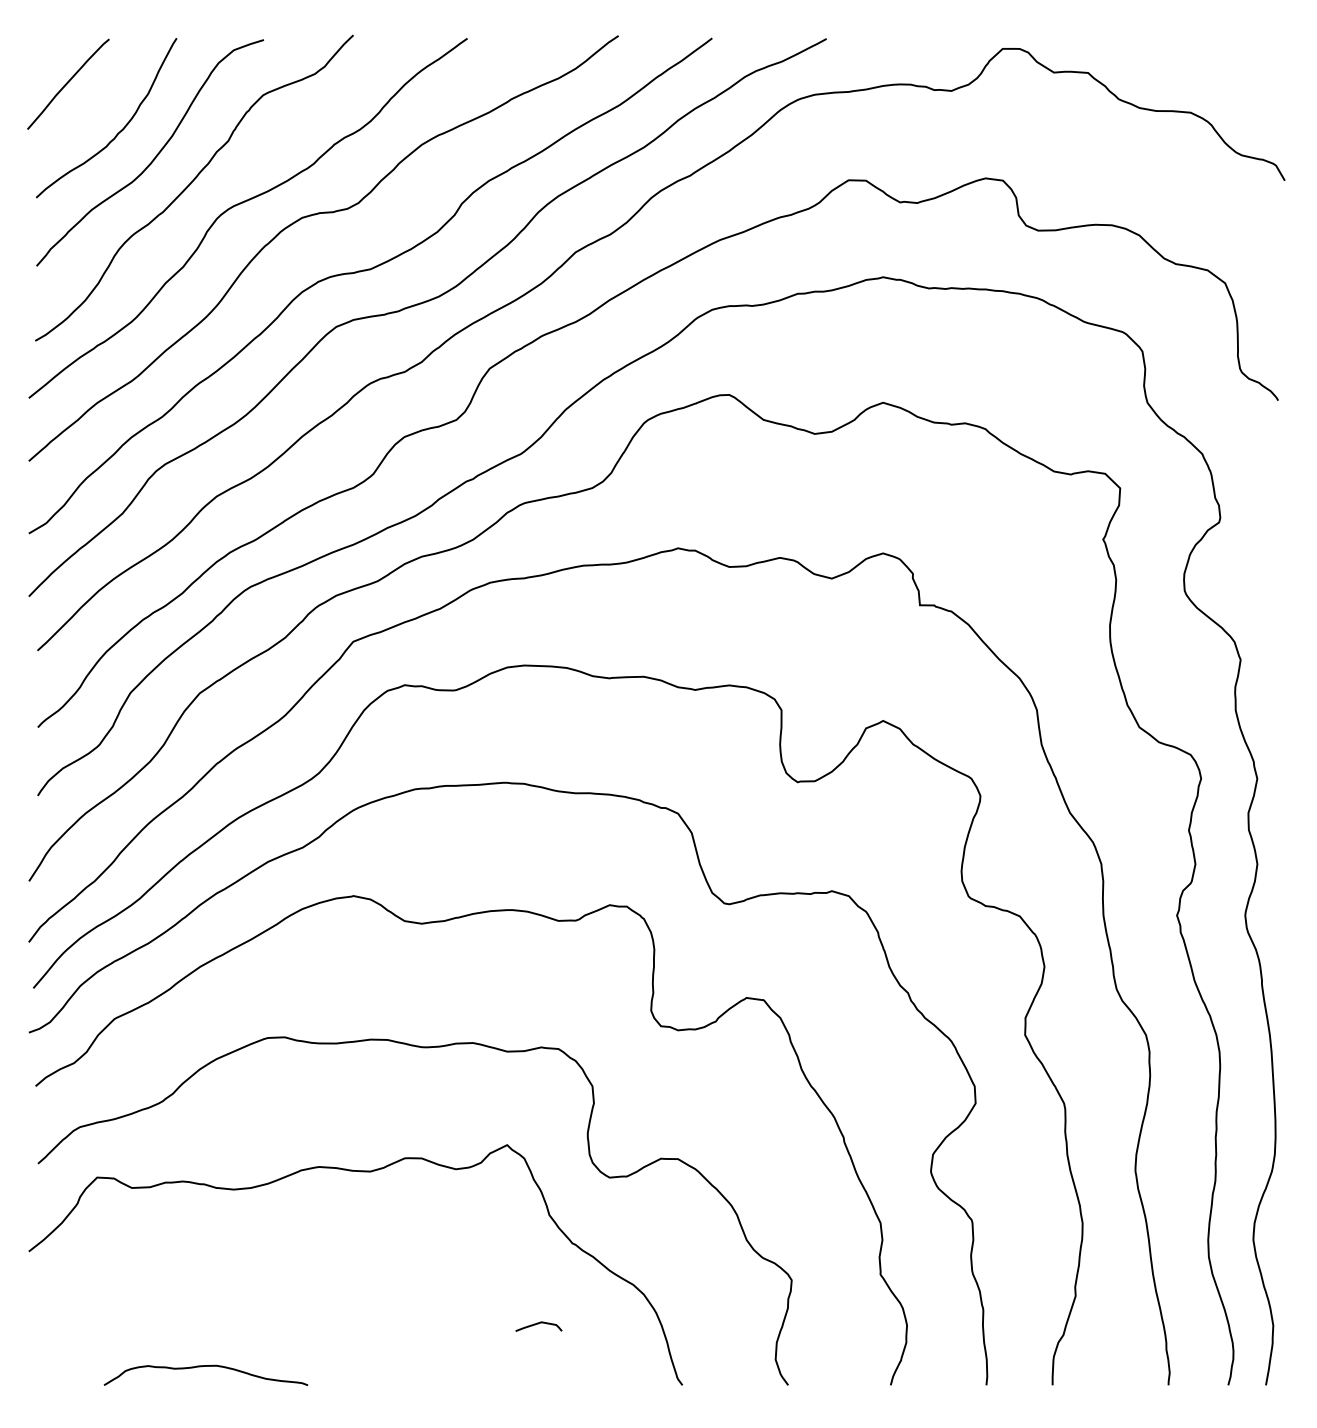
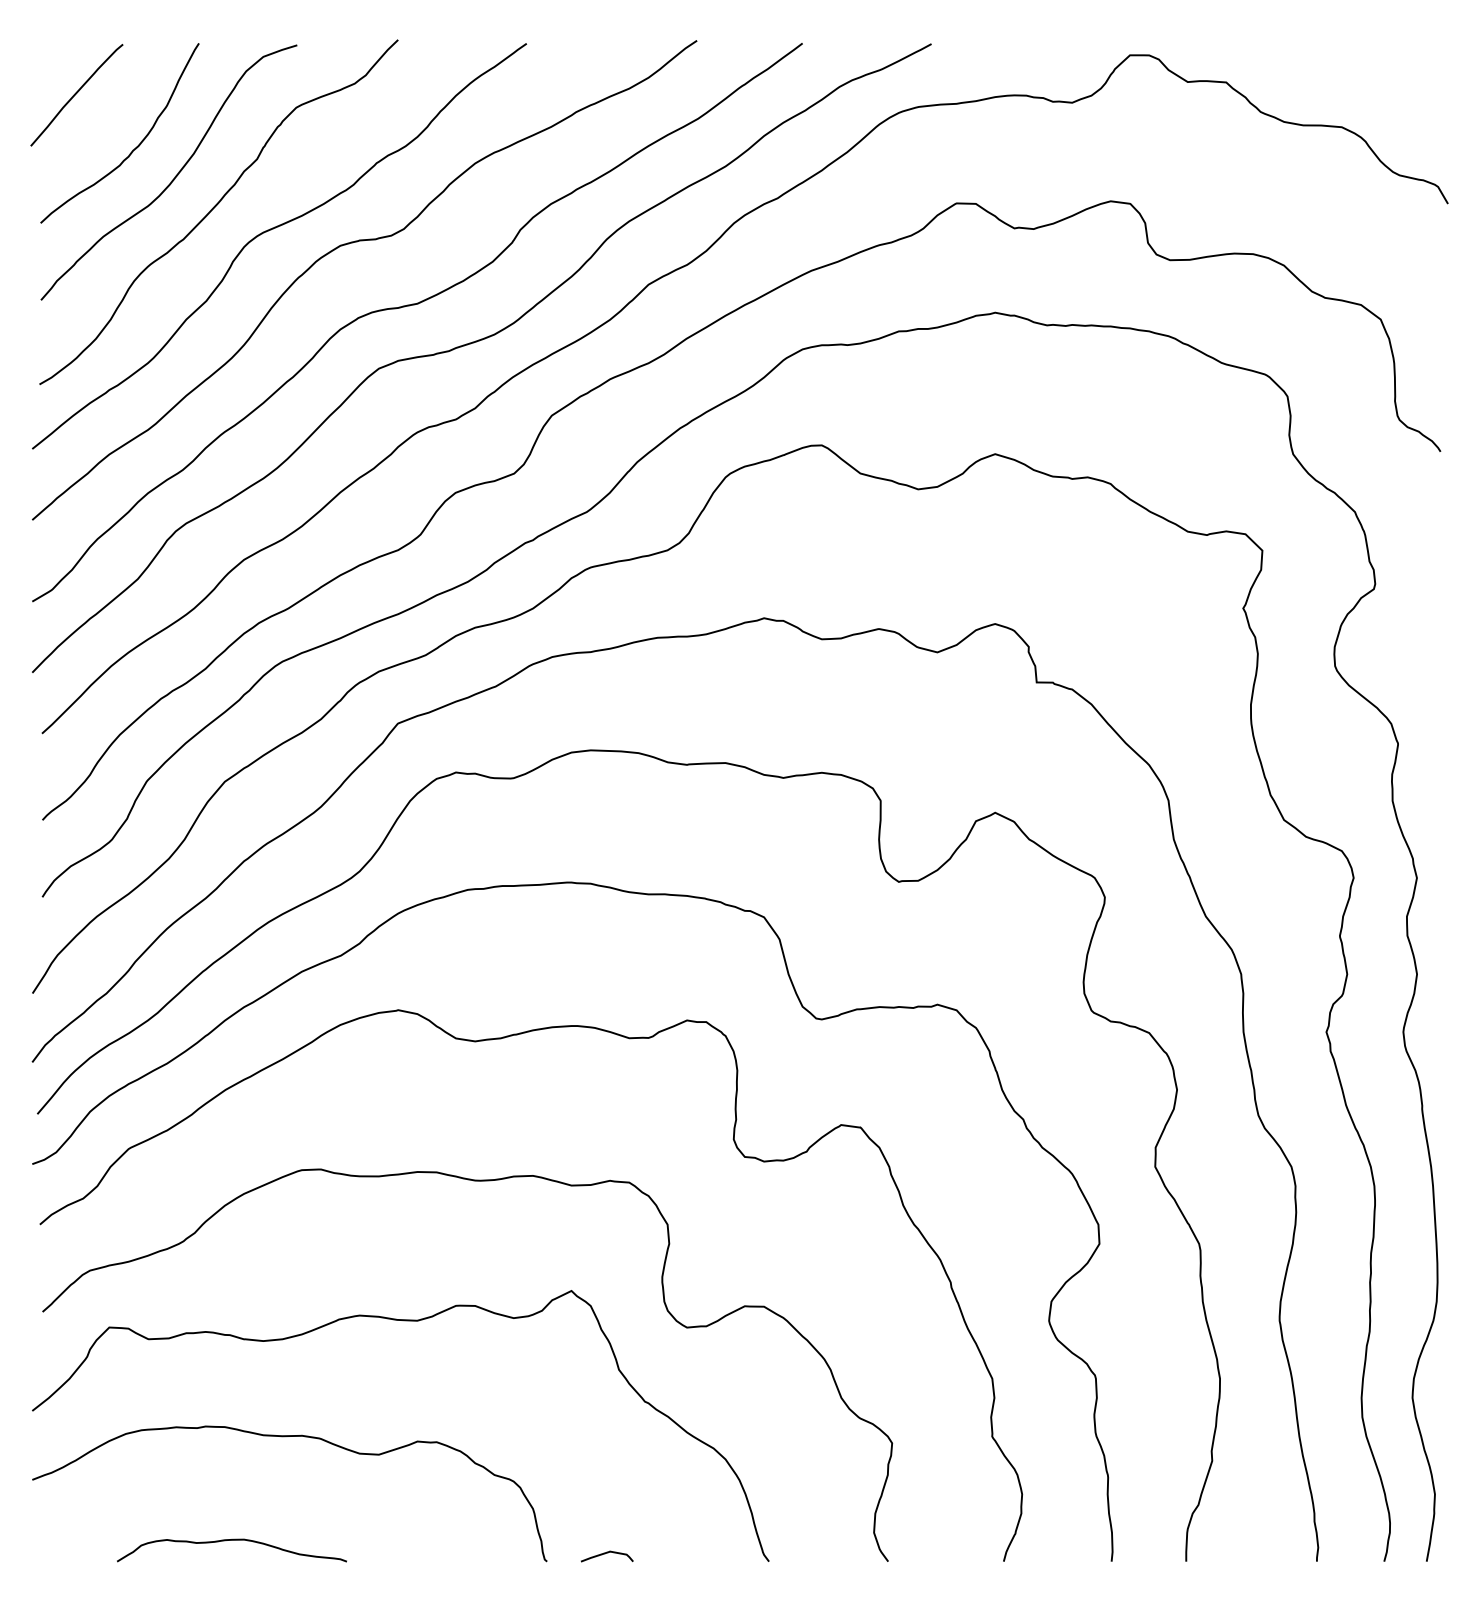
curve: (253, 1275) -> (285, 1437), added
curve: (537, 1324) -> (605, 1554), moved

